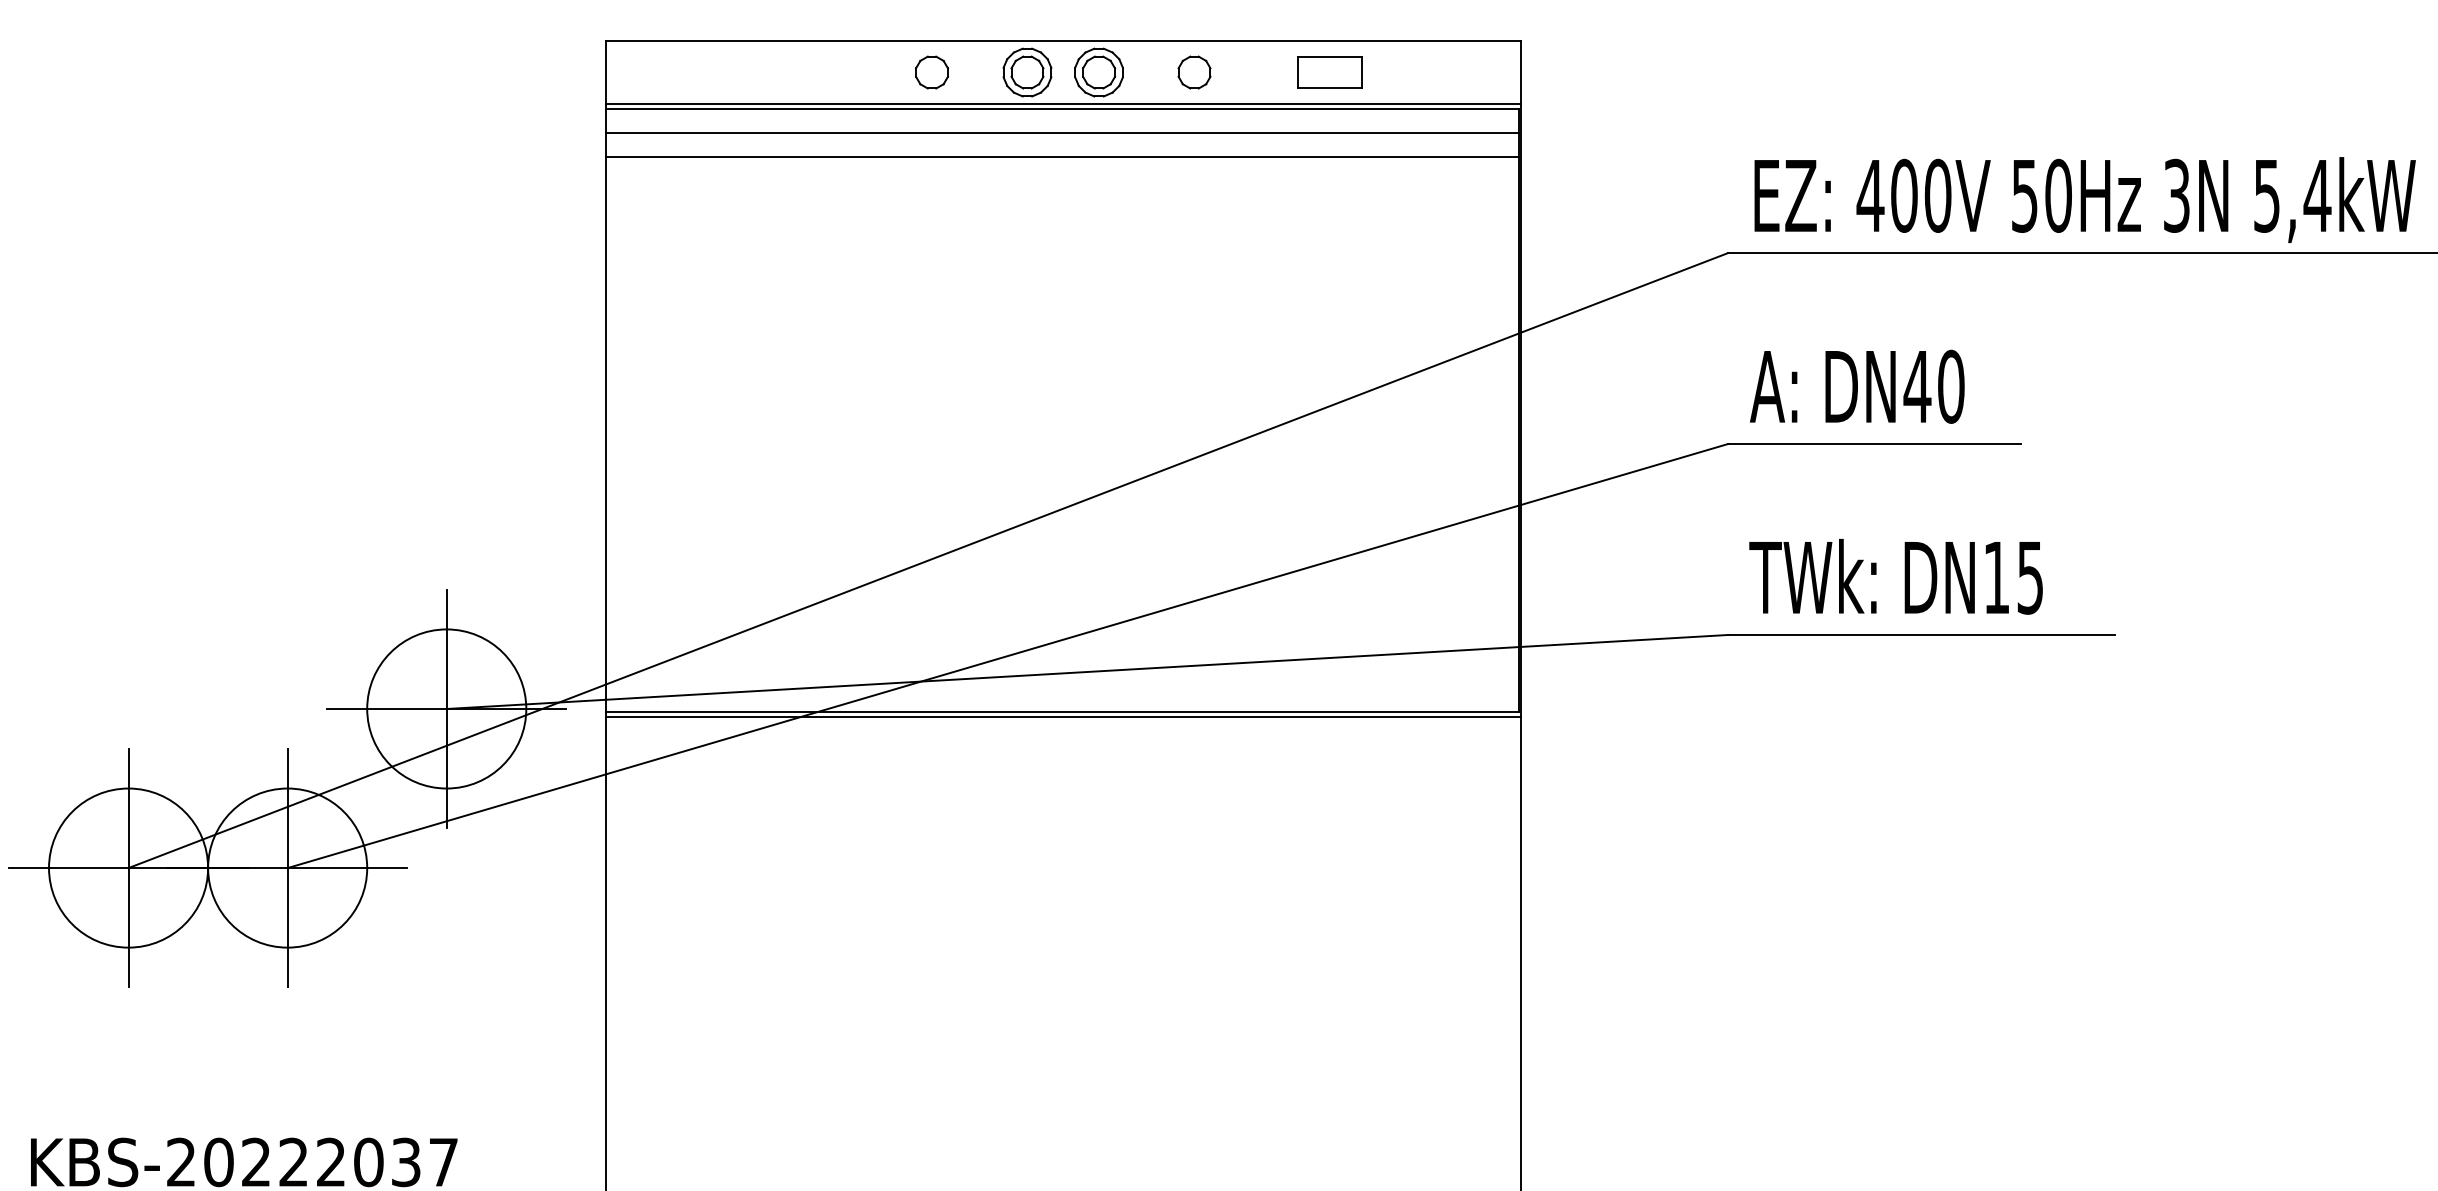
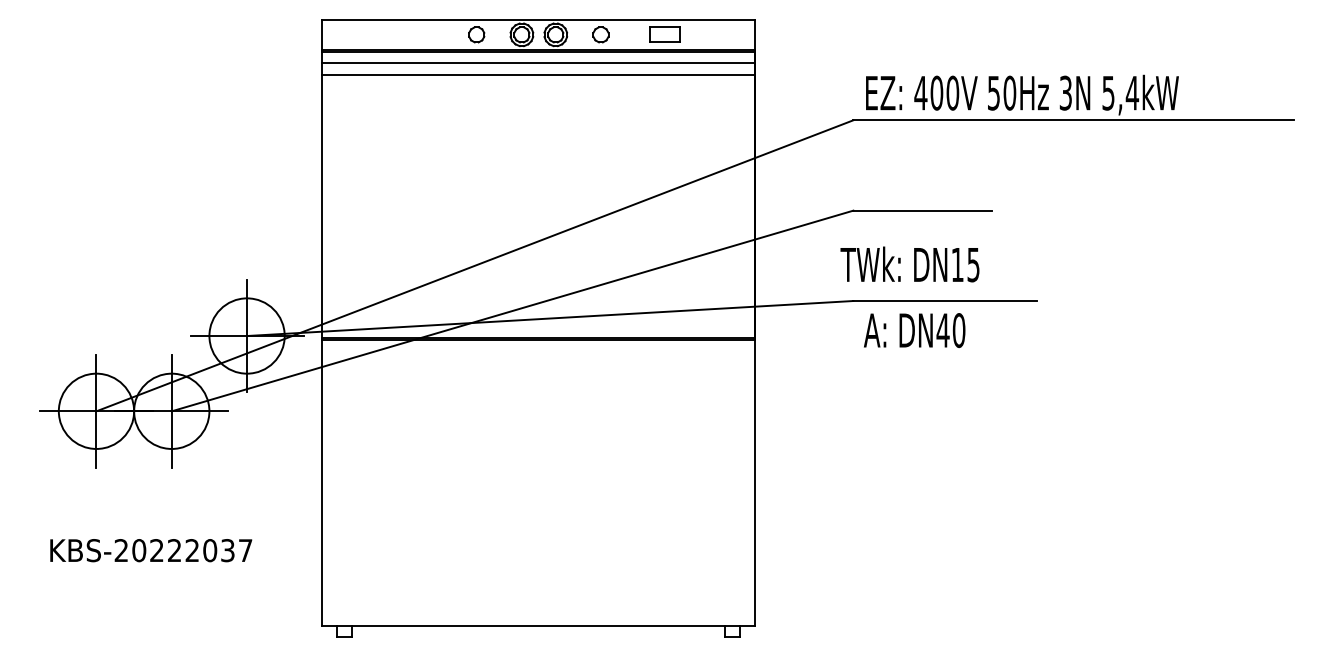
text: (1857, 386) -> (914, 330), moved
text: (1895, 576) -> (909, 264), moved

